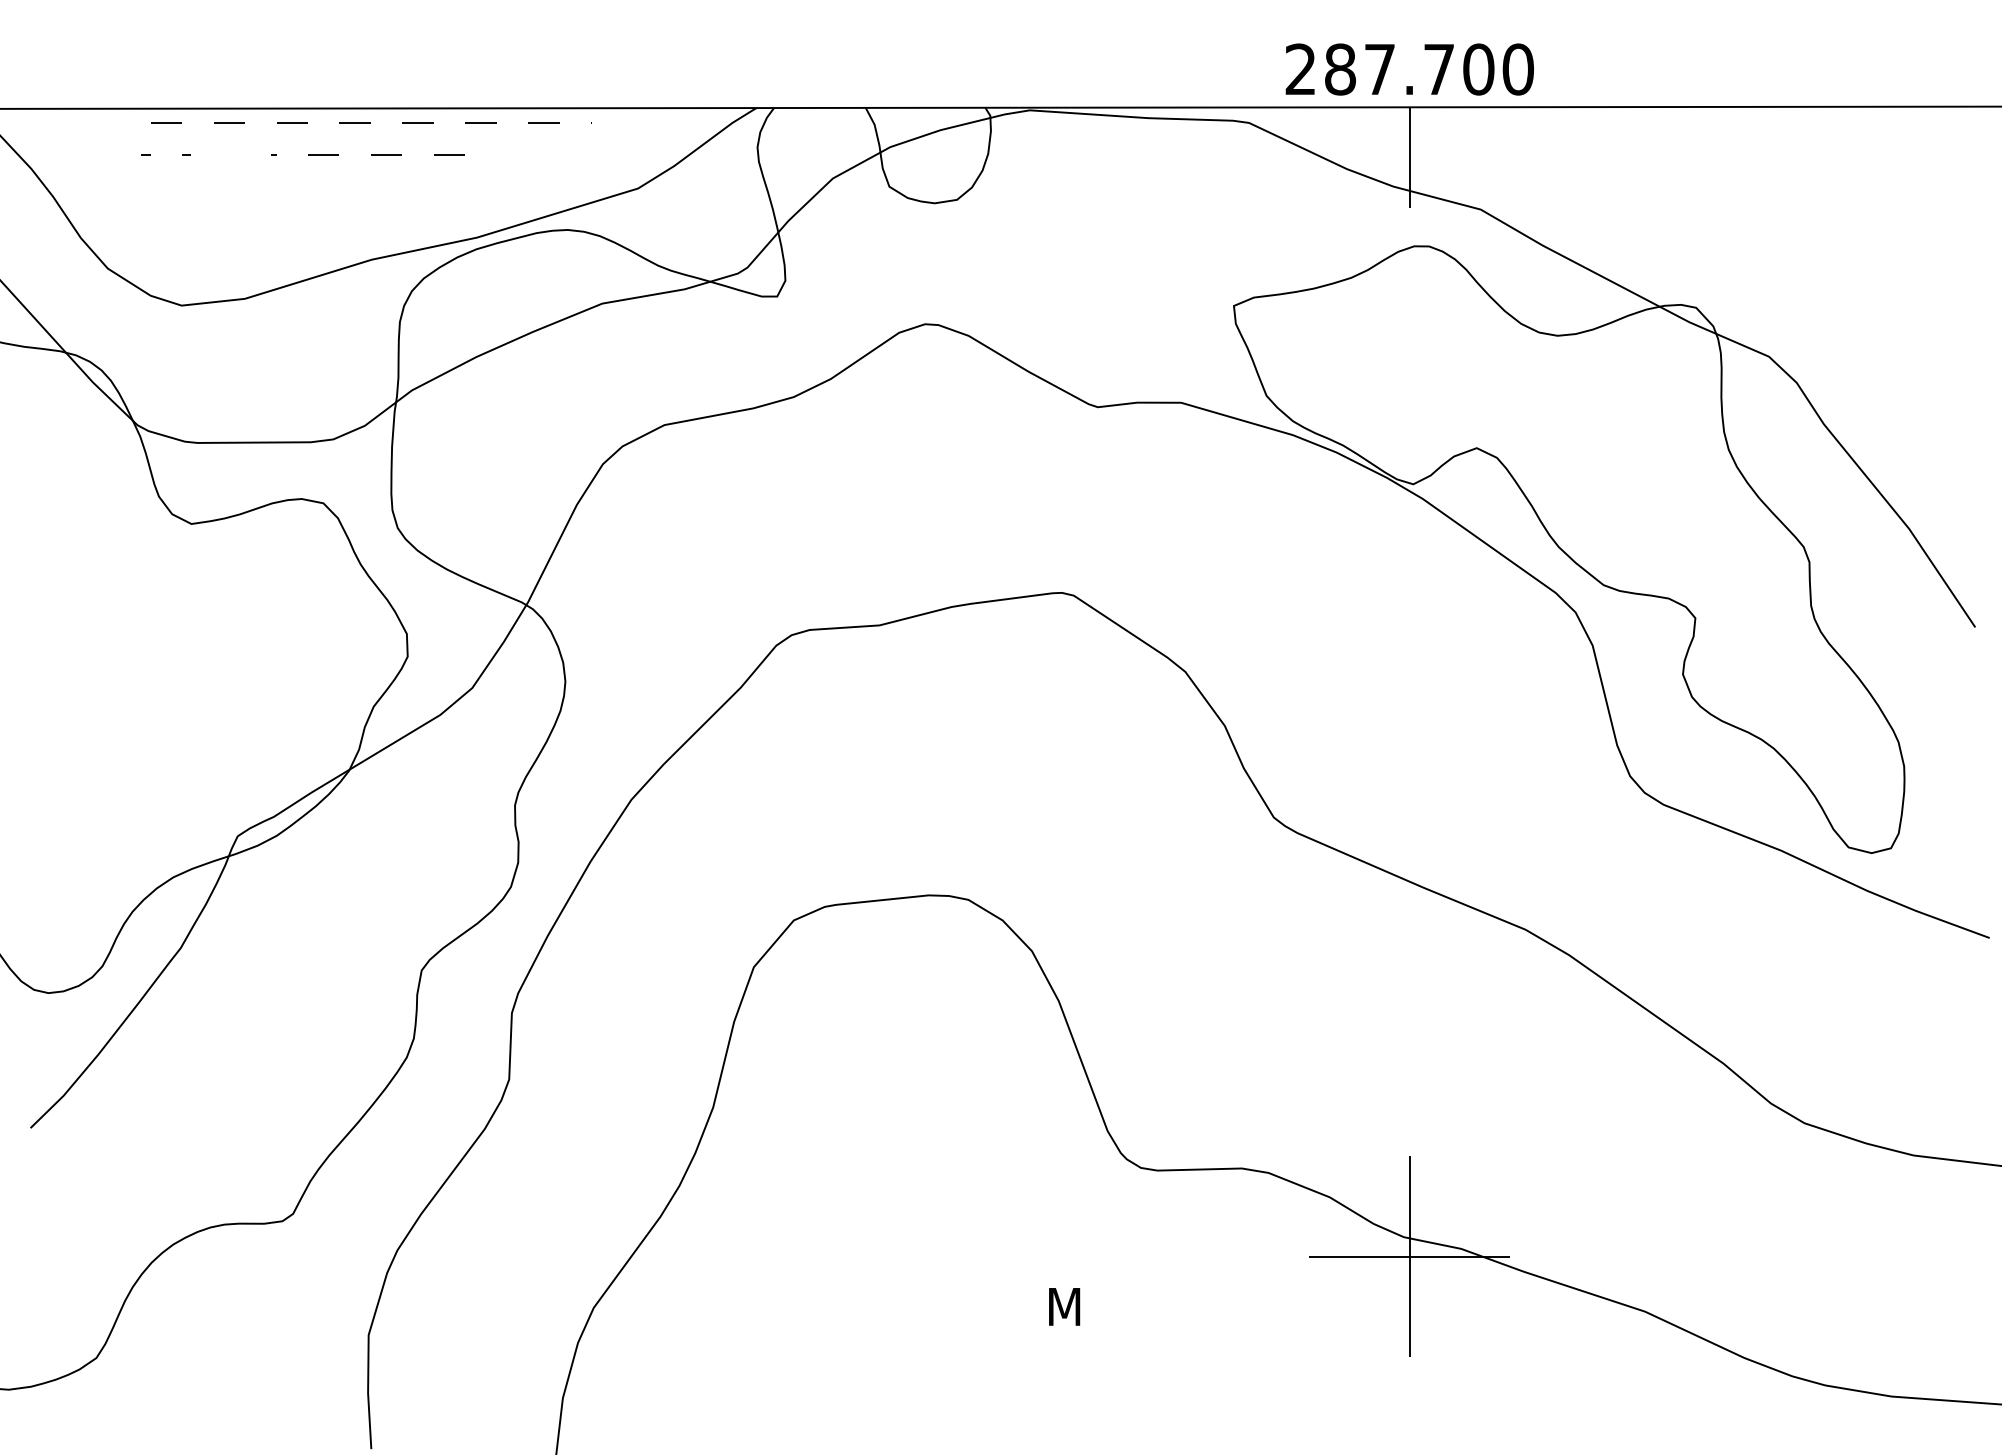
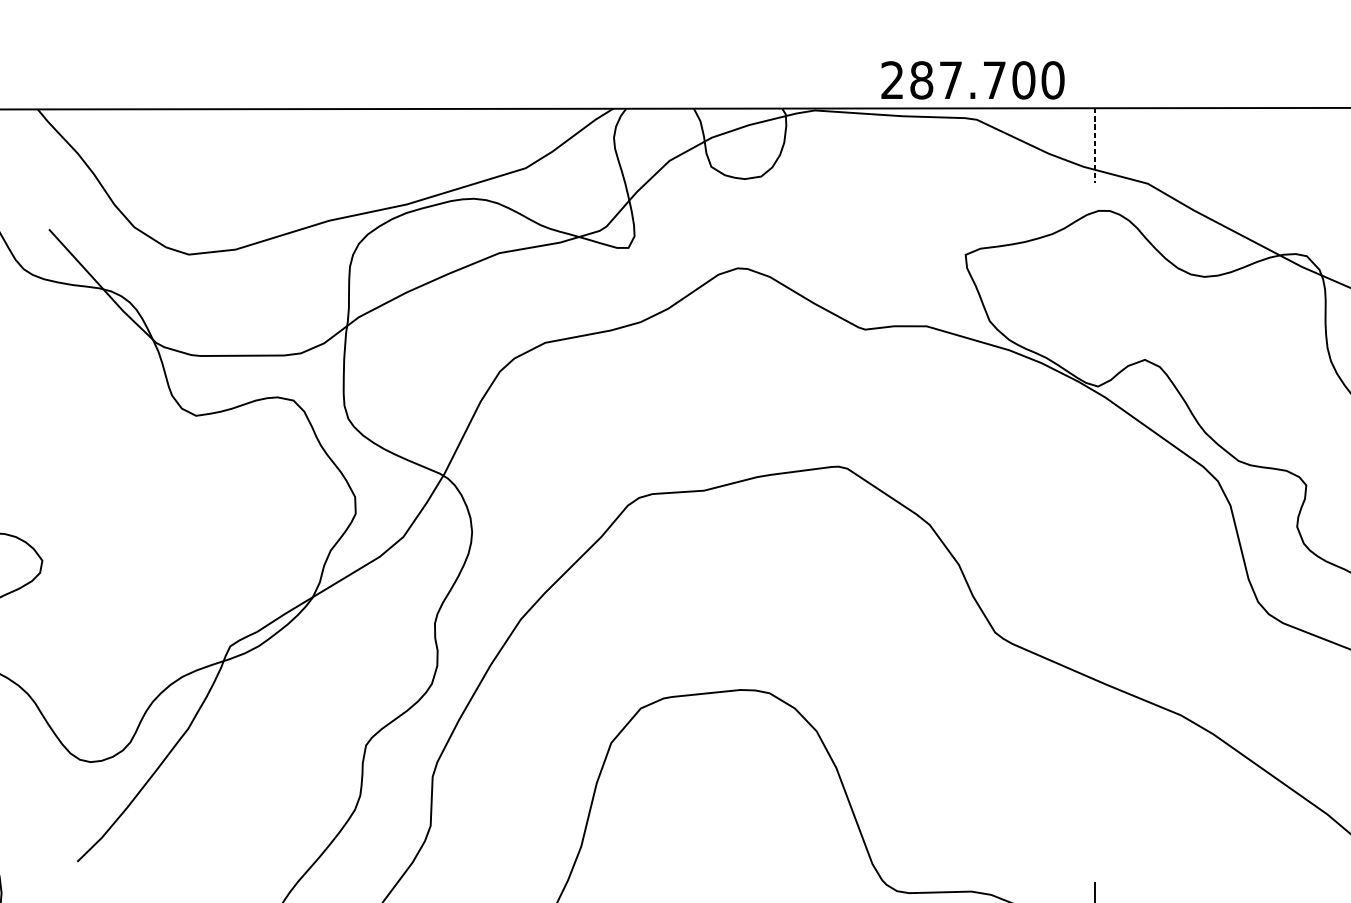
text: (1409, 69) -> (972, 80), moved
hatch: (366, 138) -> (325, 131), removed
line: (1409, 158) -> (1095, 146), solid -> dashed

